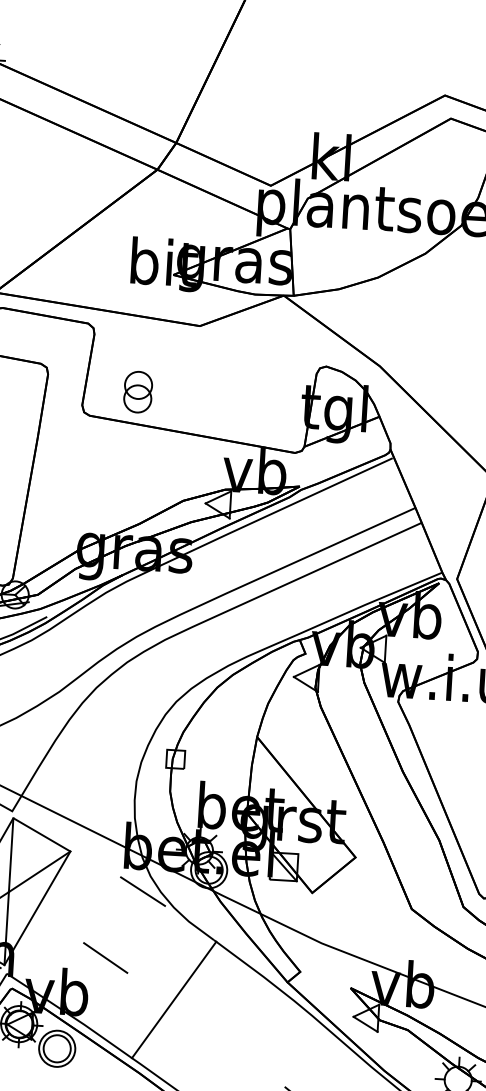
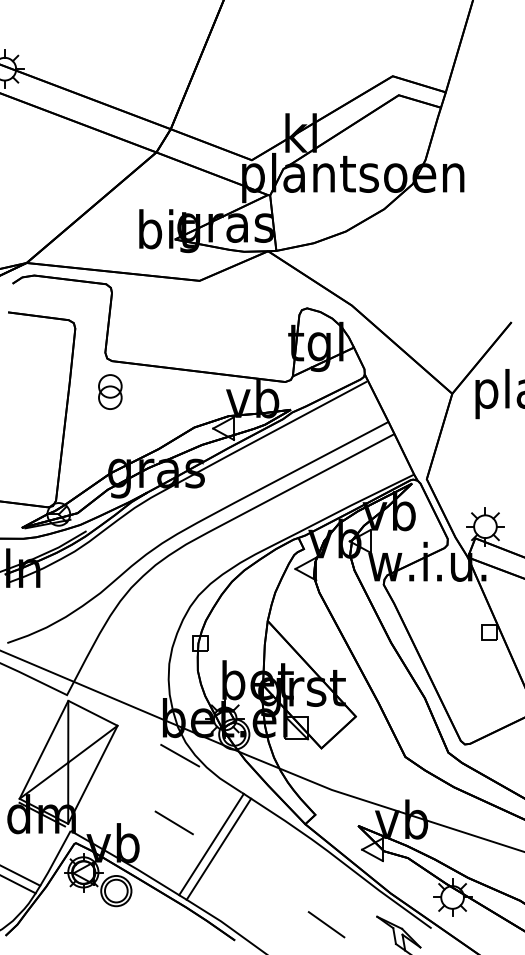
part: (138, 391) -> (110, 391), moved
line: (104, 957) -> (173, 822), moved
line: (182, 1005) -> (218, 848), added

